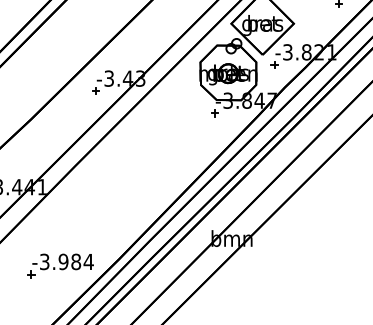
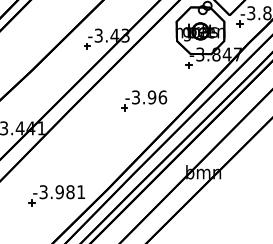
part: (162, 154) -> (144, 100), added
text: (88, 261) -> (81, 191), -3.984 -> -3.981

